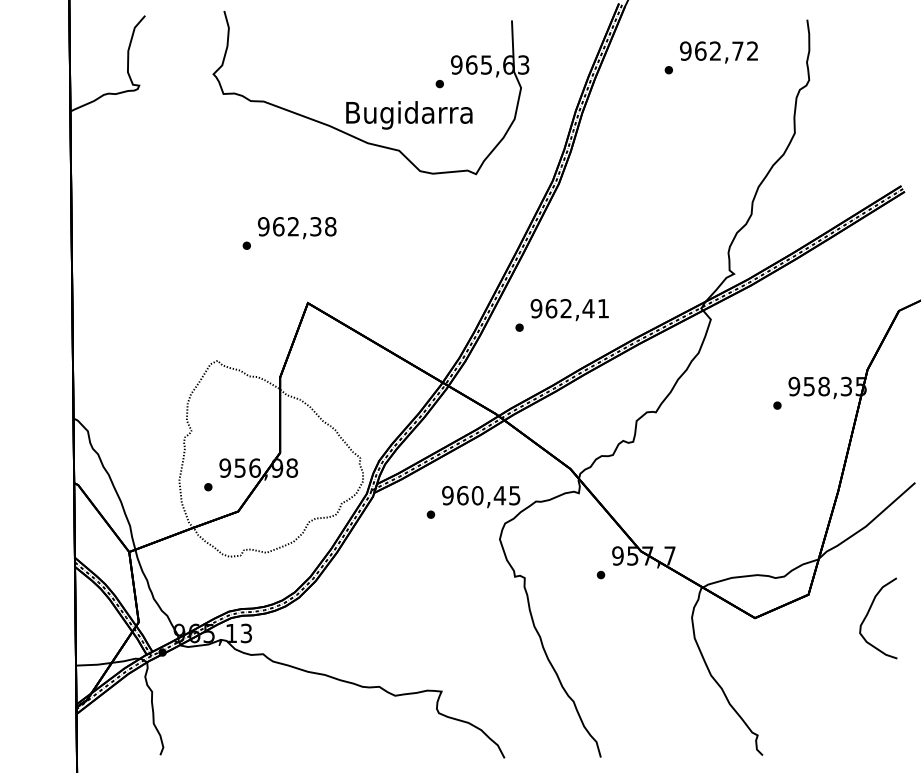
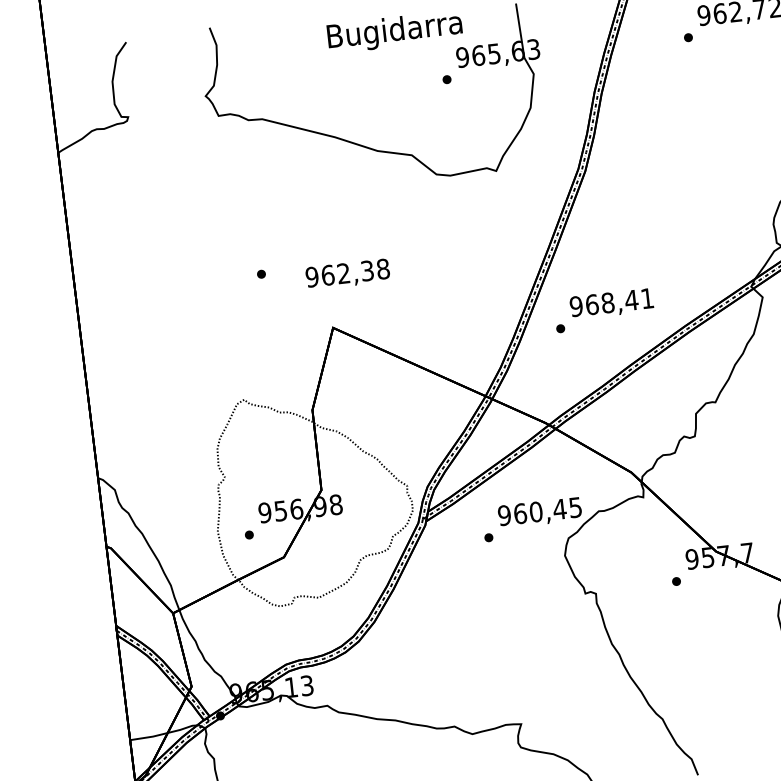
text: (409, 115) -> (395, 32), moved
text: (297, 228) -> (348, 274), moved
text: (566, 308) -> (608, 302), 962,41 -> 968,41

